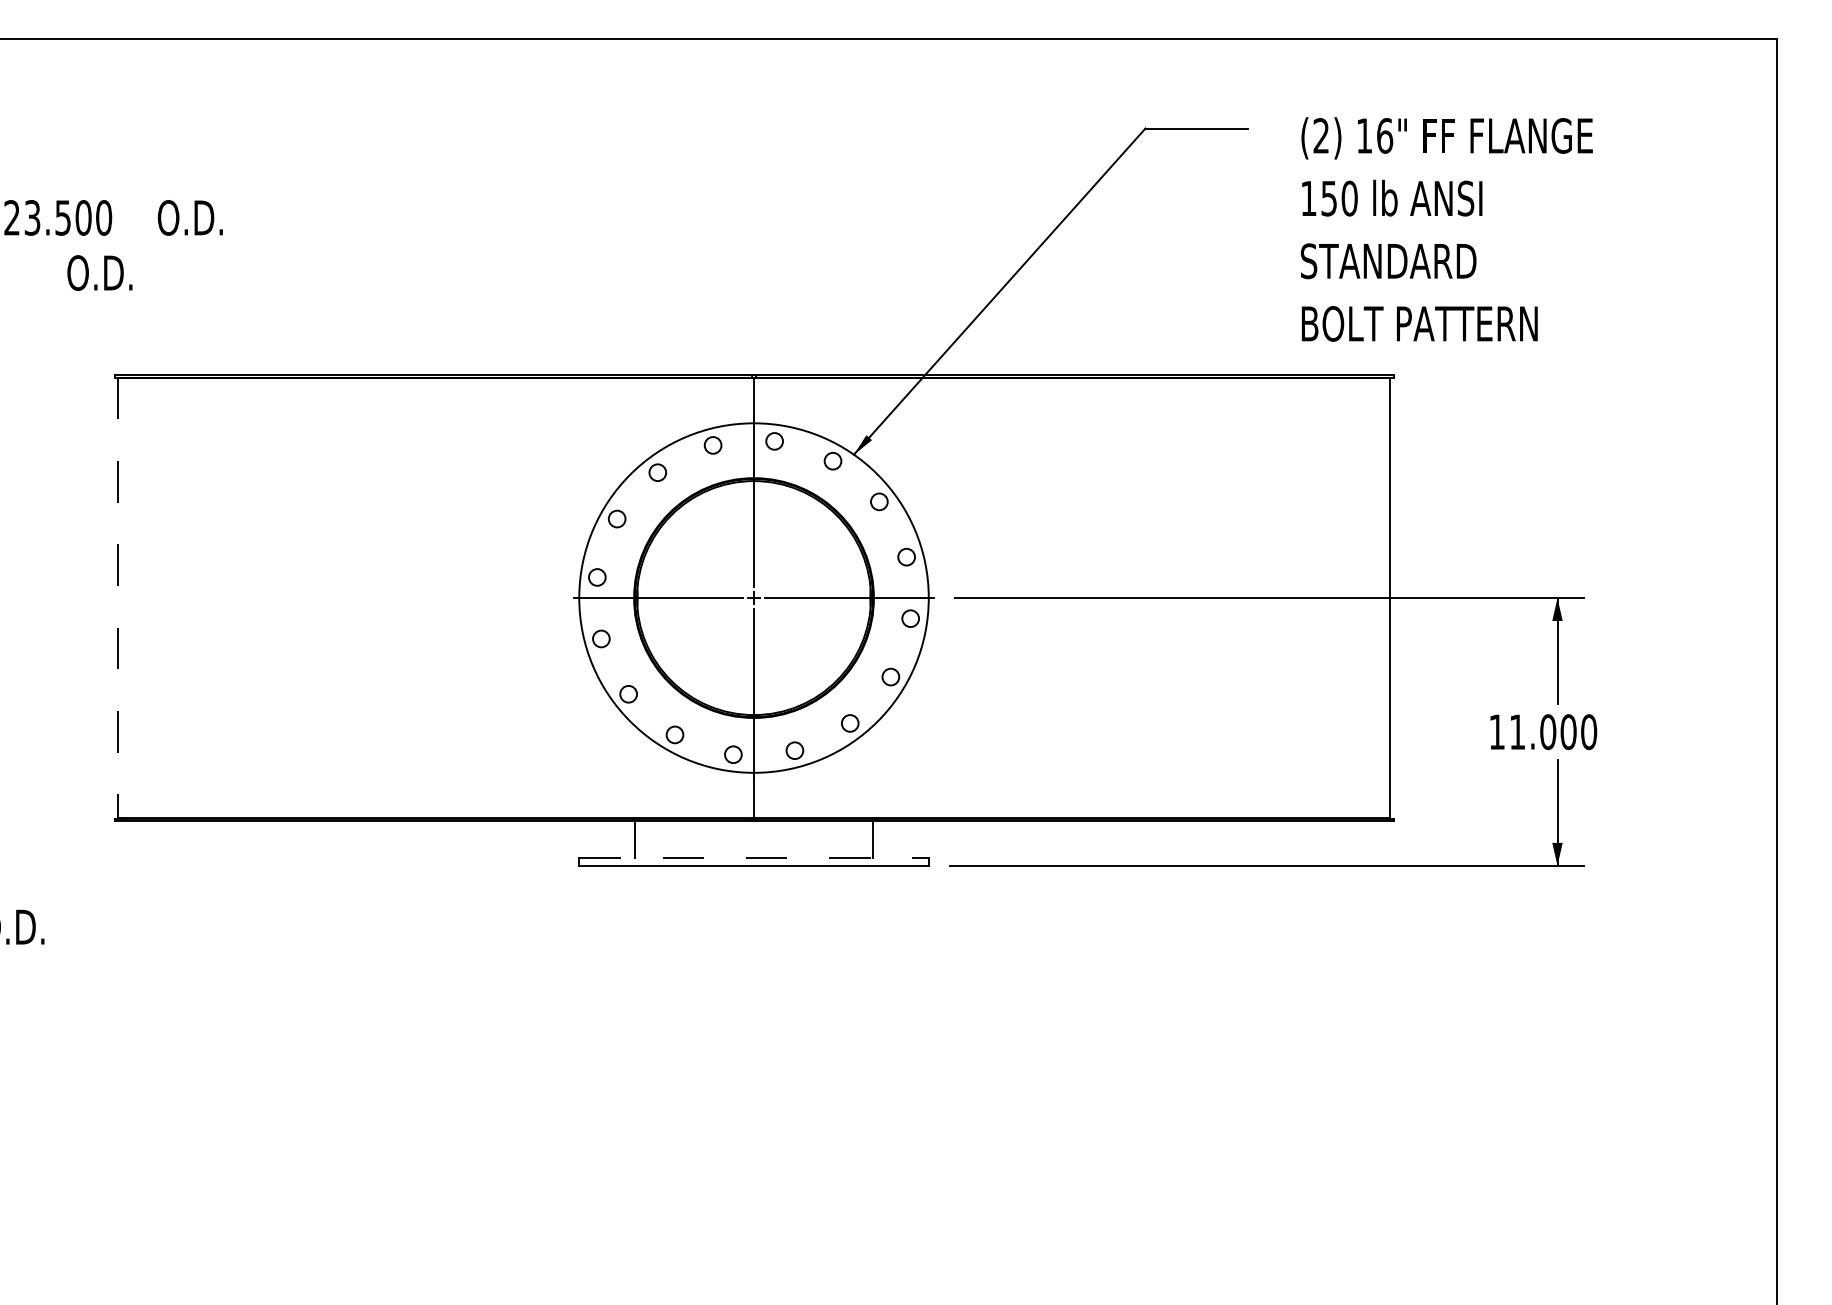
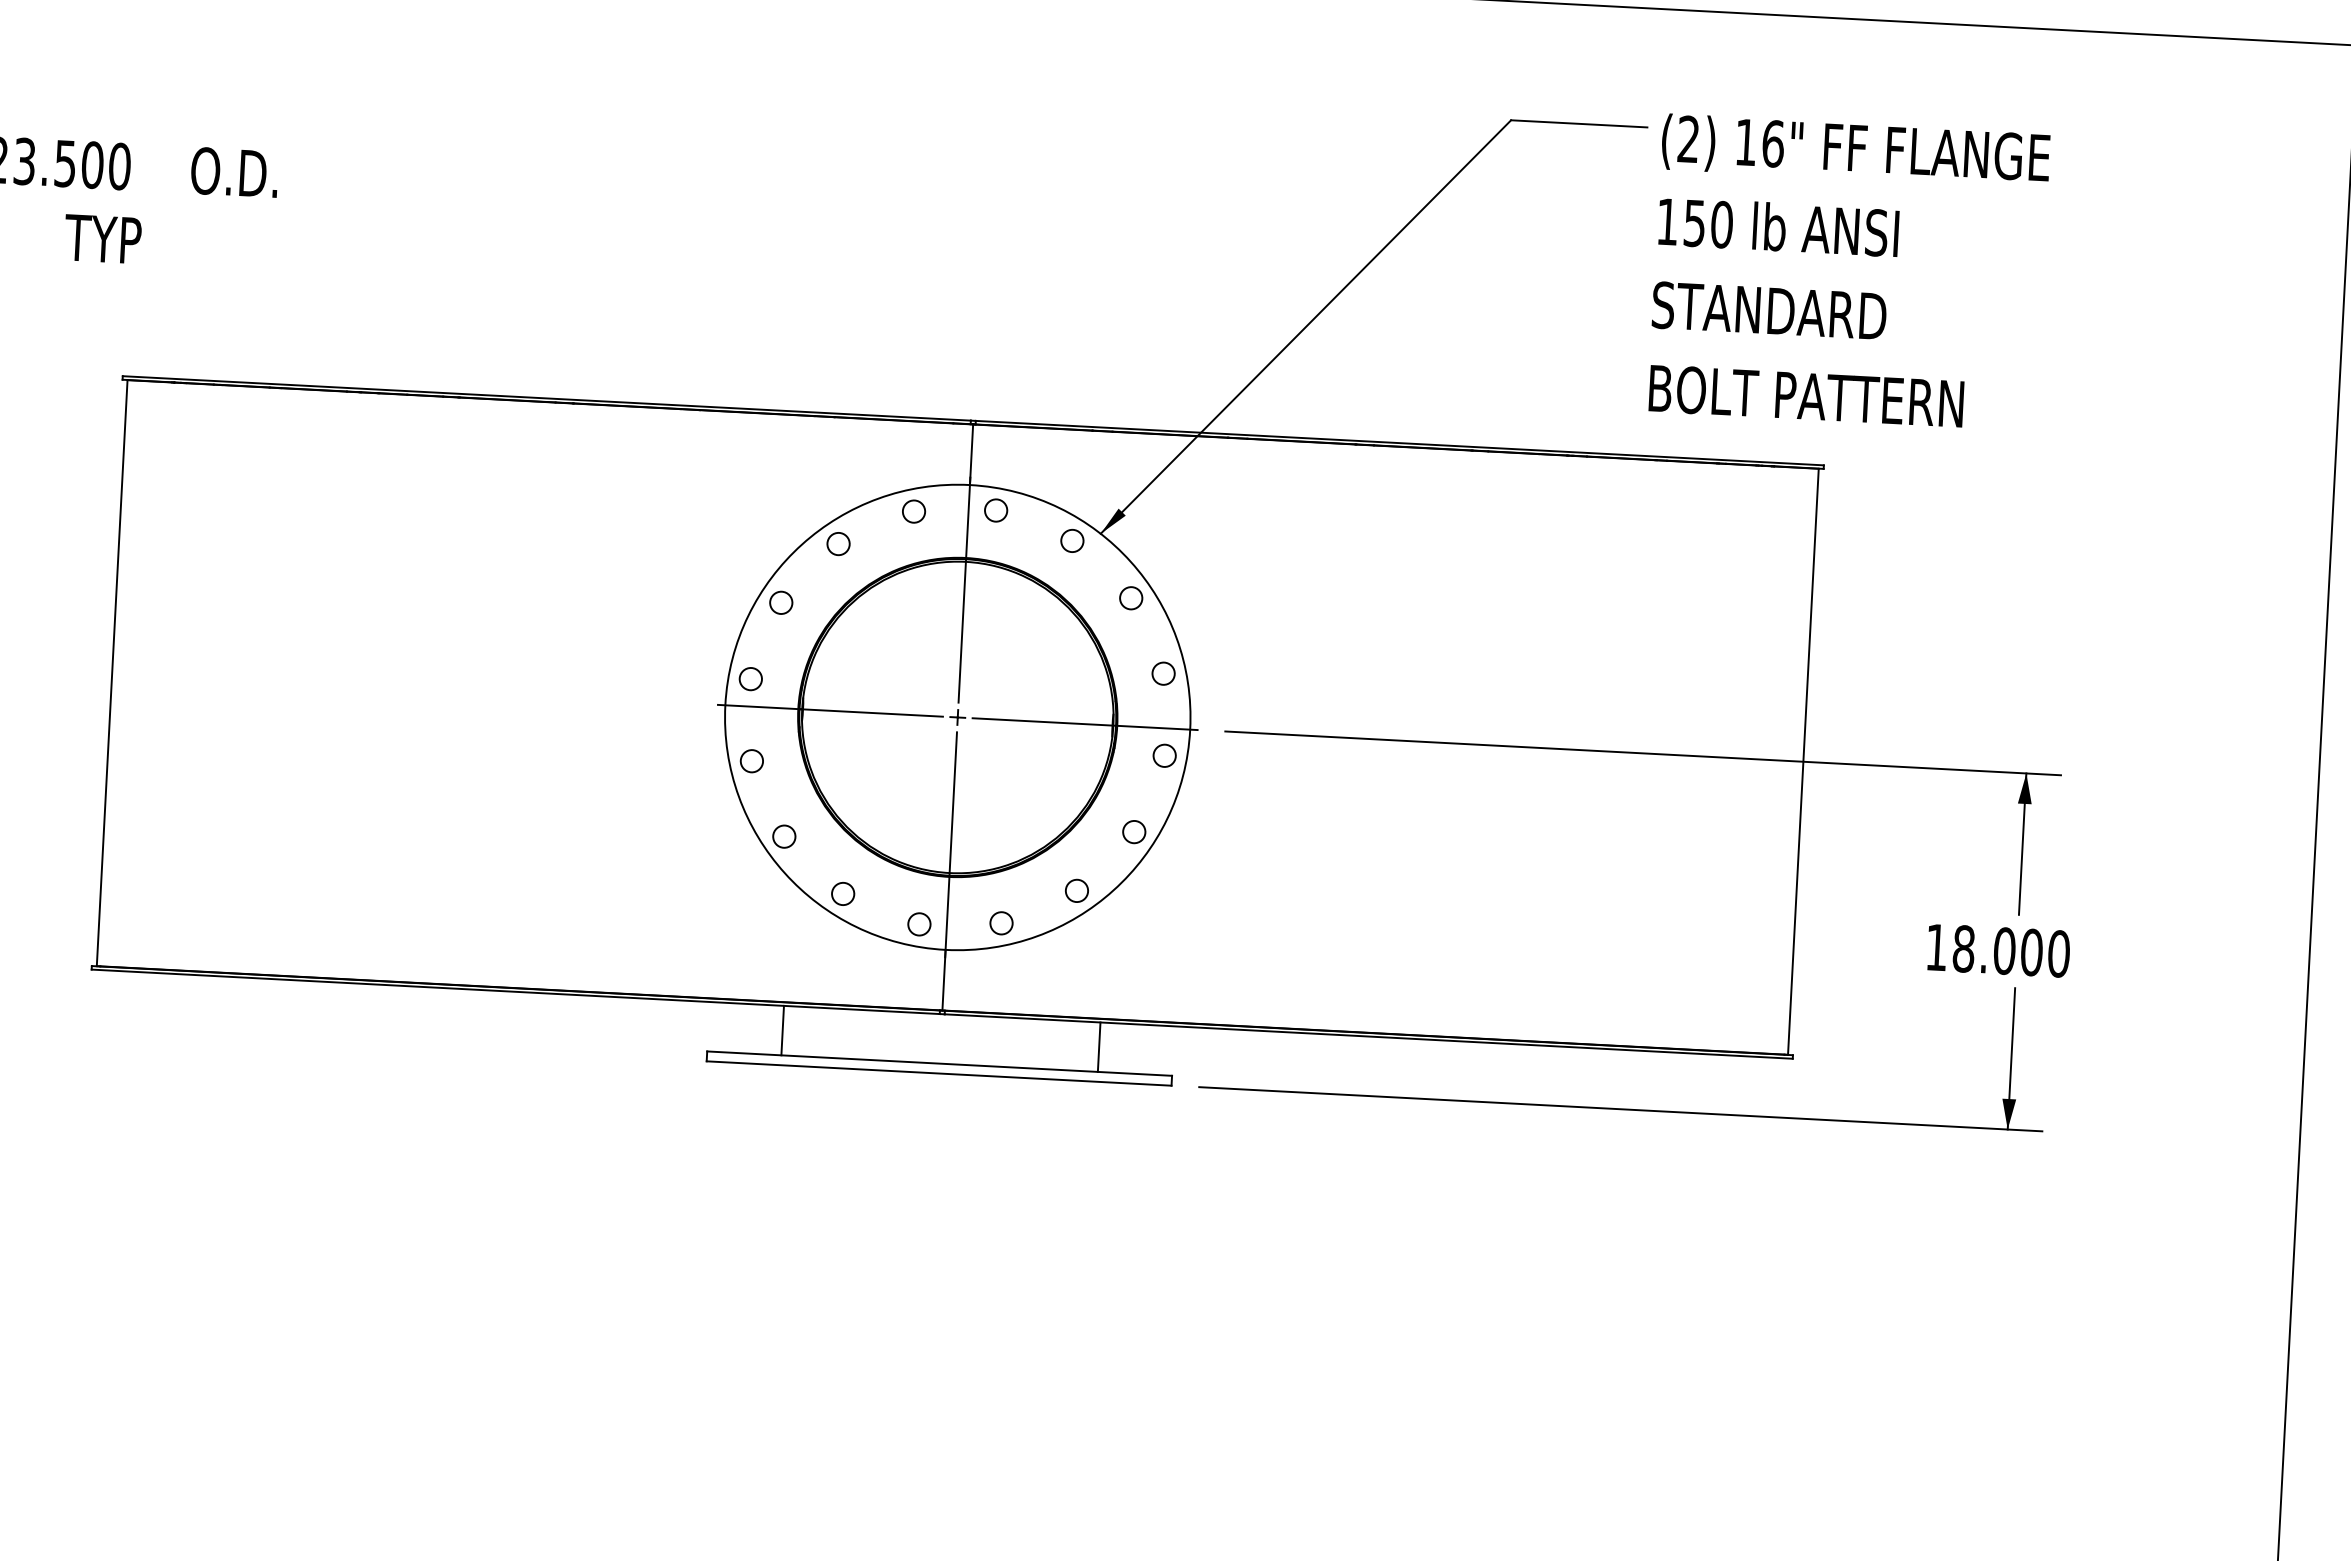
text: (1446, 229) -> (1848, 272), moved
text: (98, 272) -> (108, 238), O.D. -> TYP
line: (118, 598) -> (112, 673), dashed -> solid
text: (1517, 732) -> (1963, 949), 11.000 -> 18.000
line: (754, 858) -> (940, 1063), dashed -> solid

